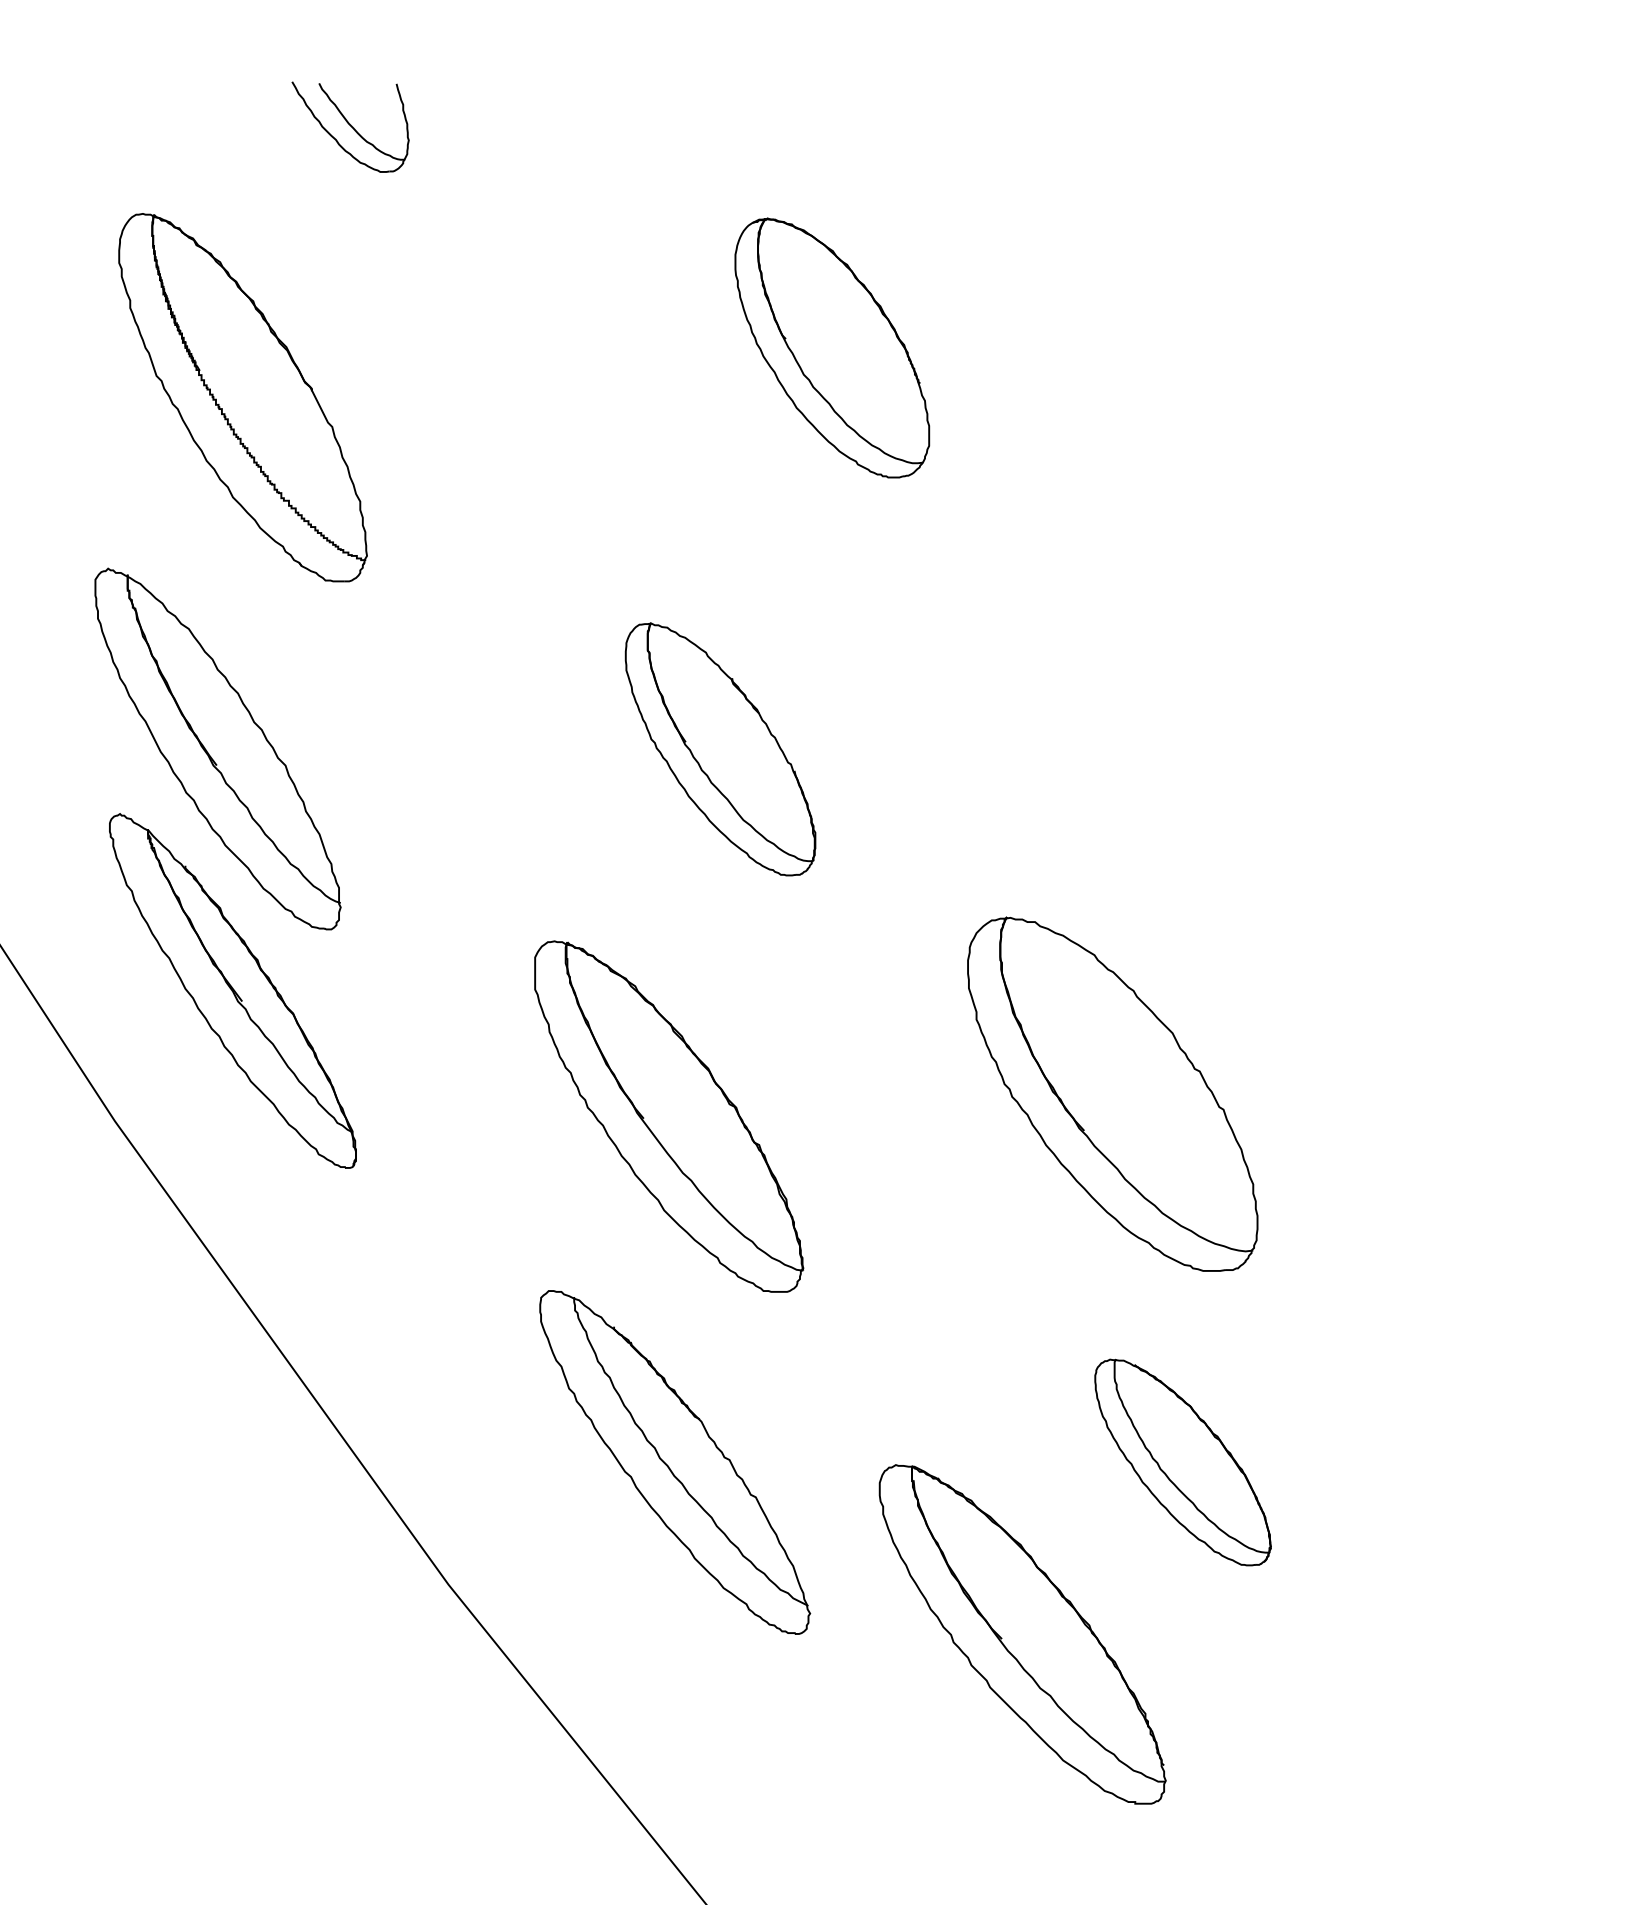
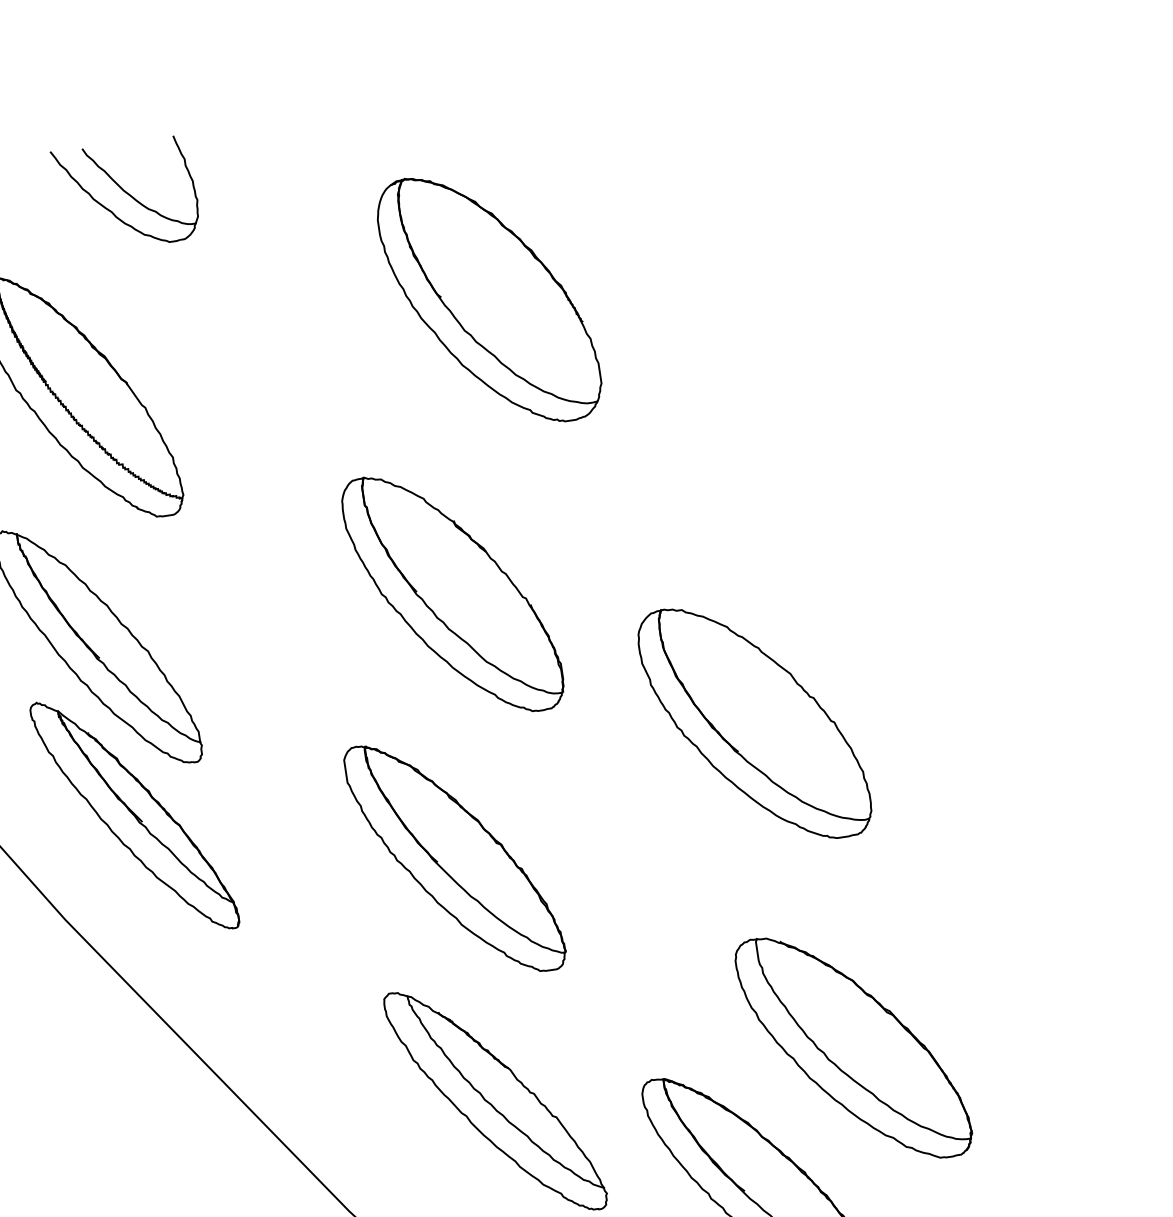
part: (350, 126) -> (126, 194), size x1.67
part: (832, 347) -> (489, 299), size x1.43
part: (720, 749) -> (452, 594), size x1.43
part: (1112, 1093) -> (754, 722), moved
part: (1182, 1462) -> (853, 1047), size x1.67

